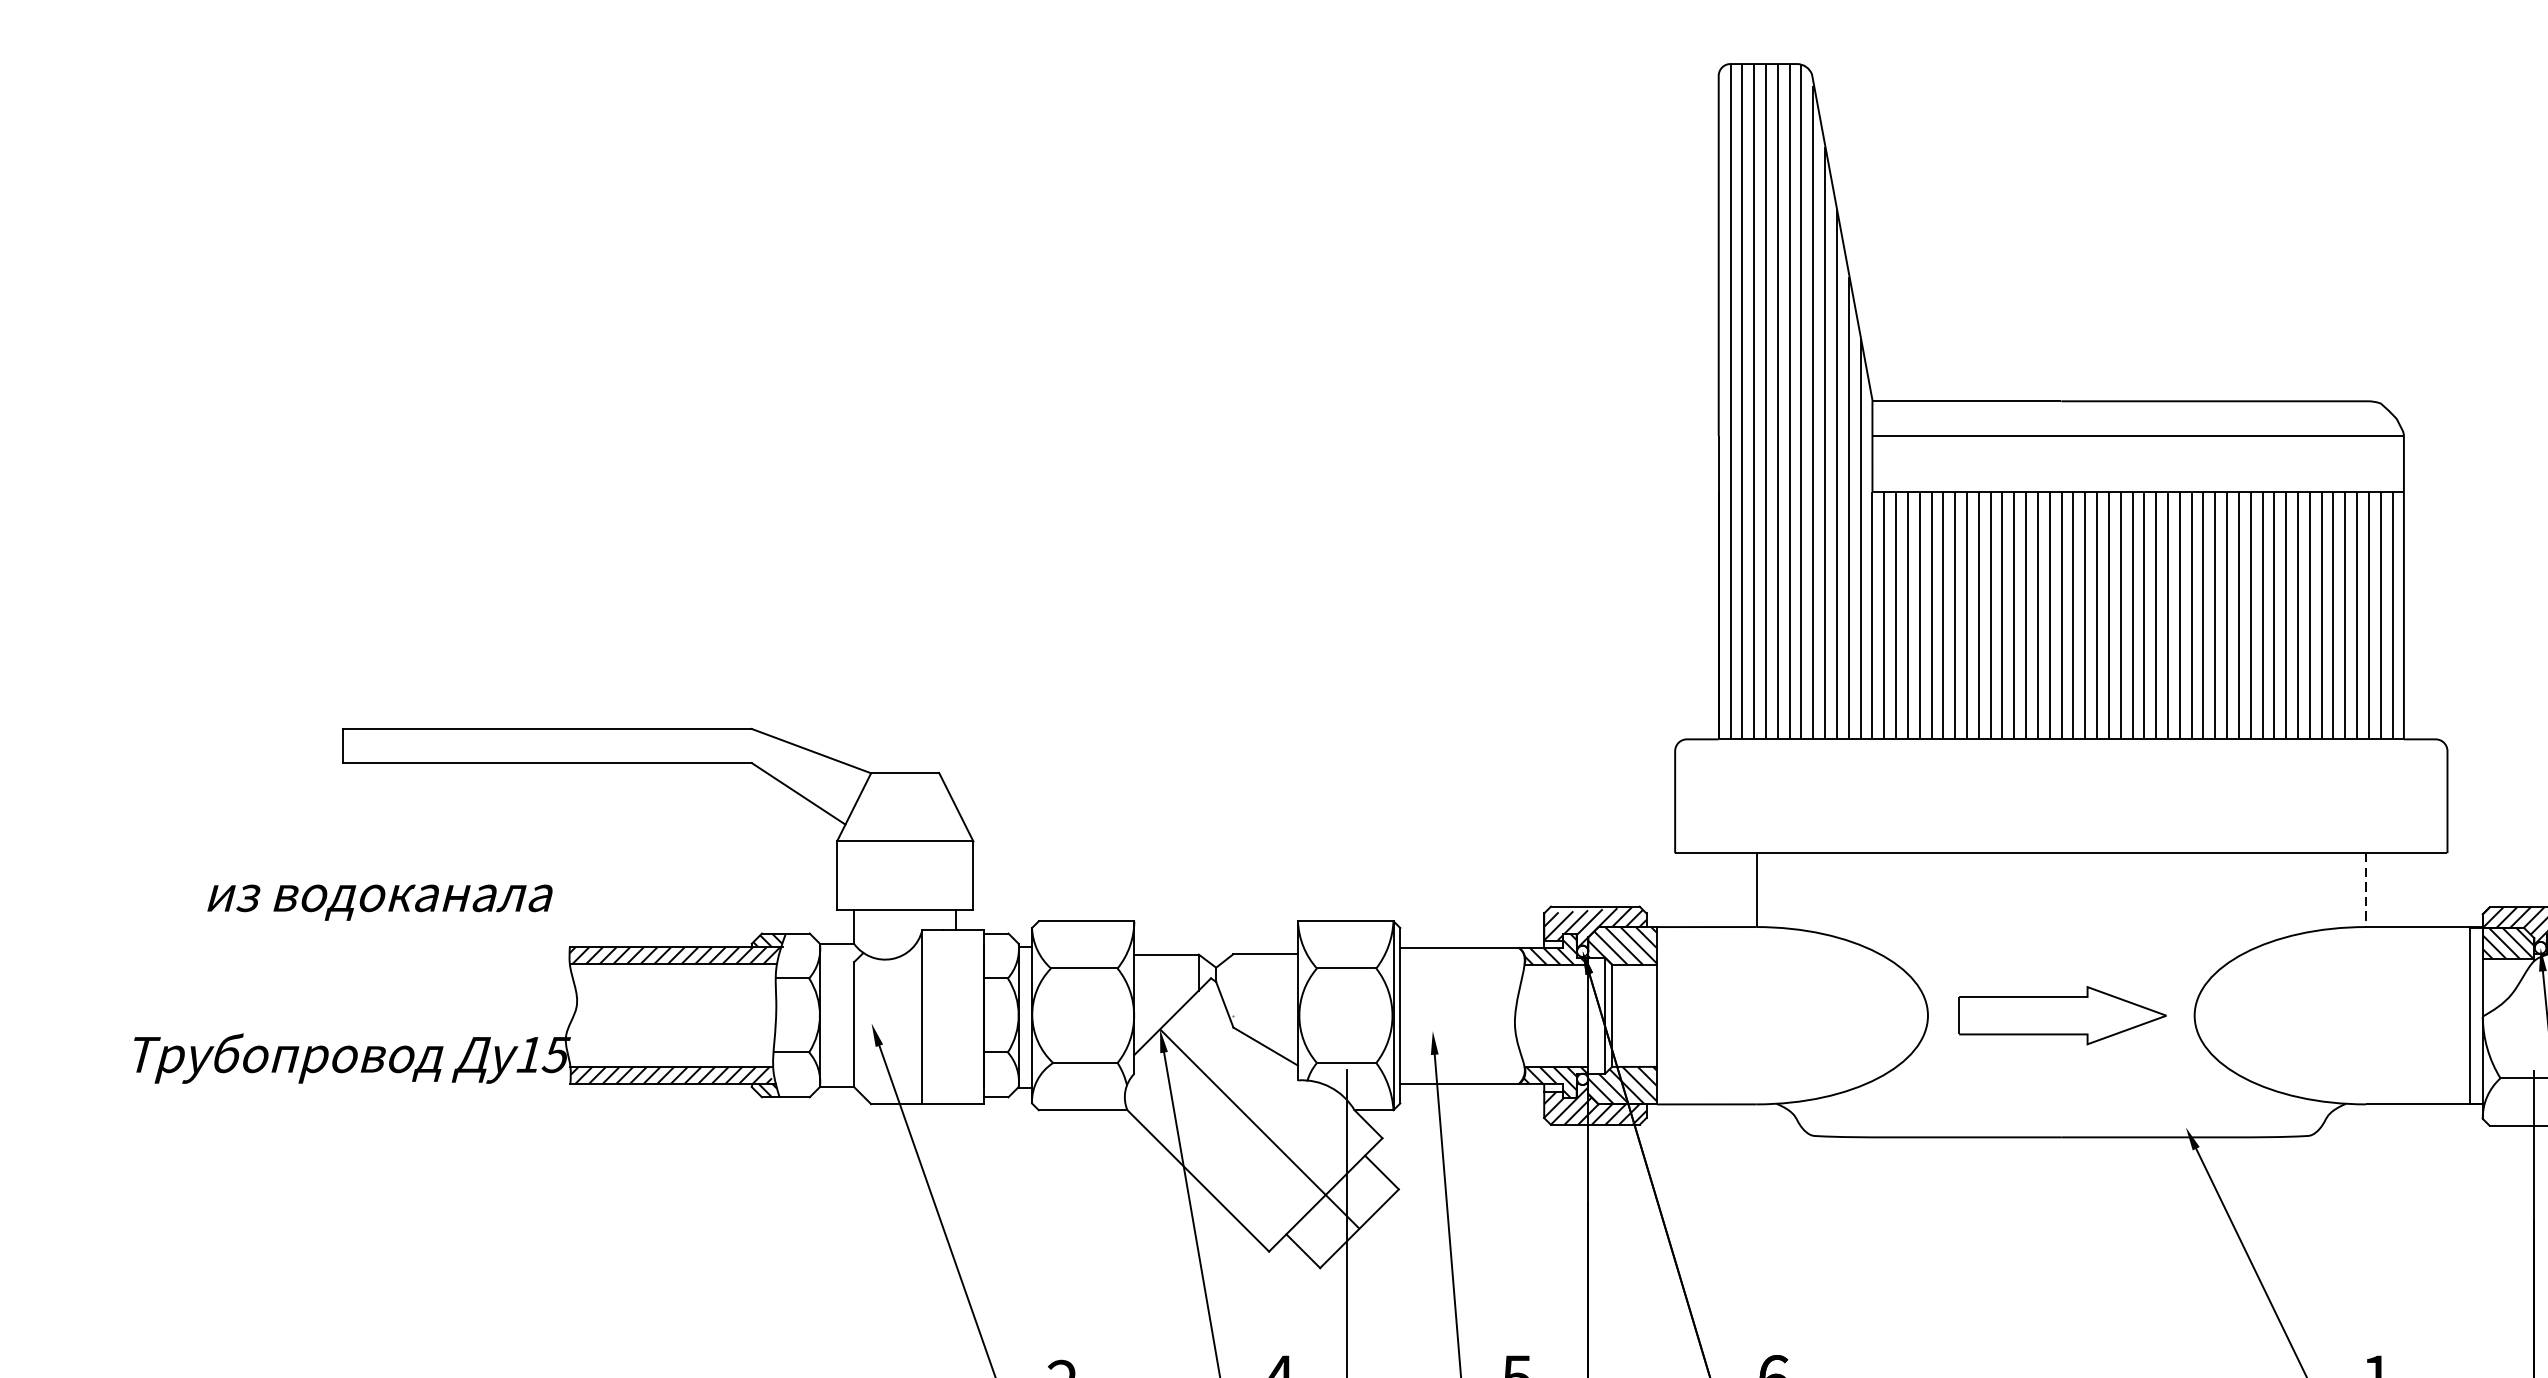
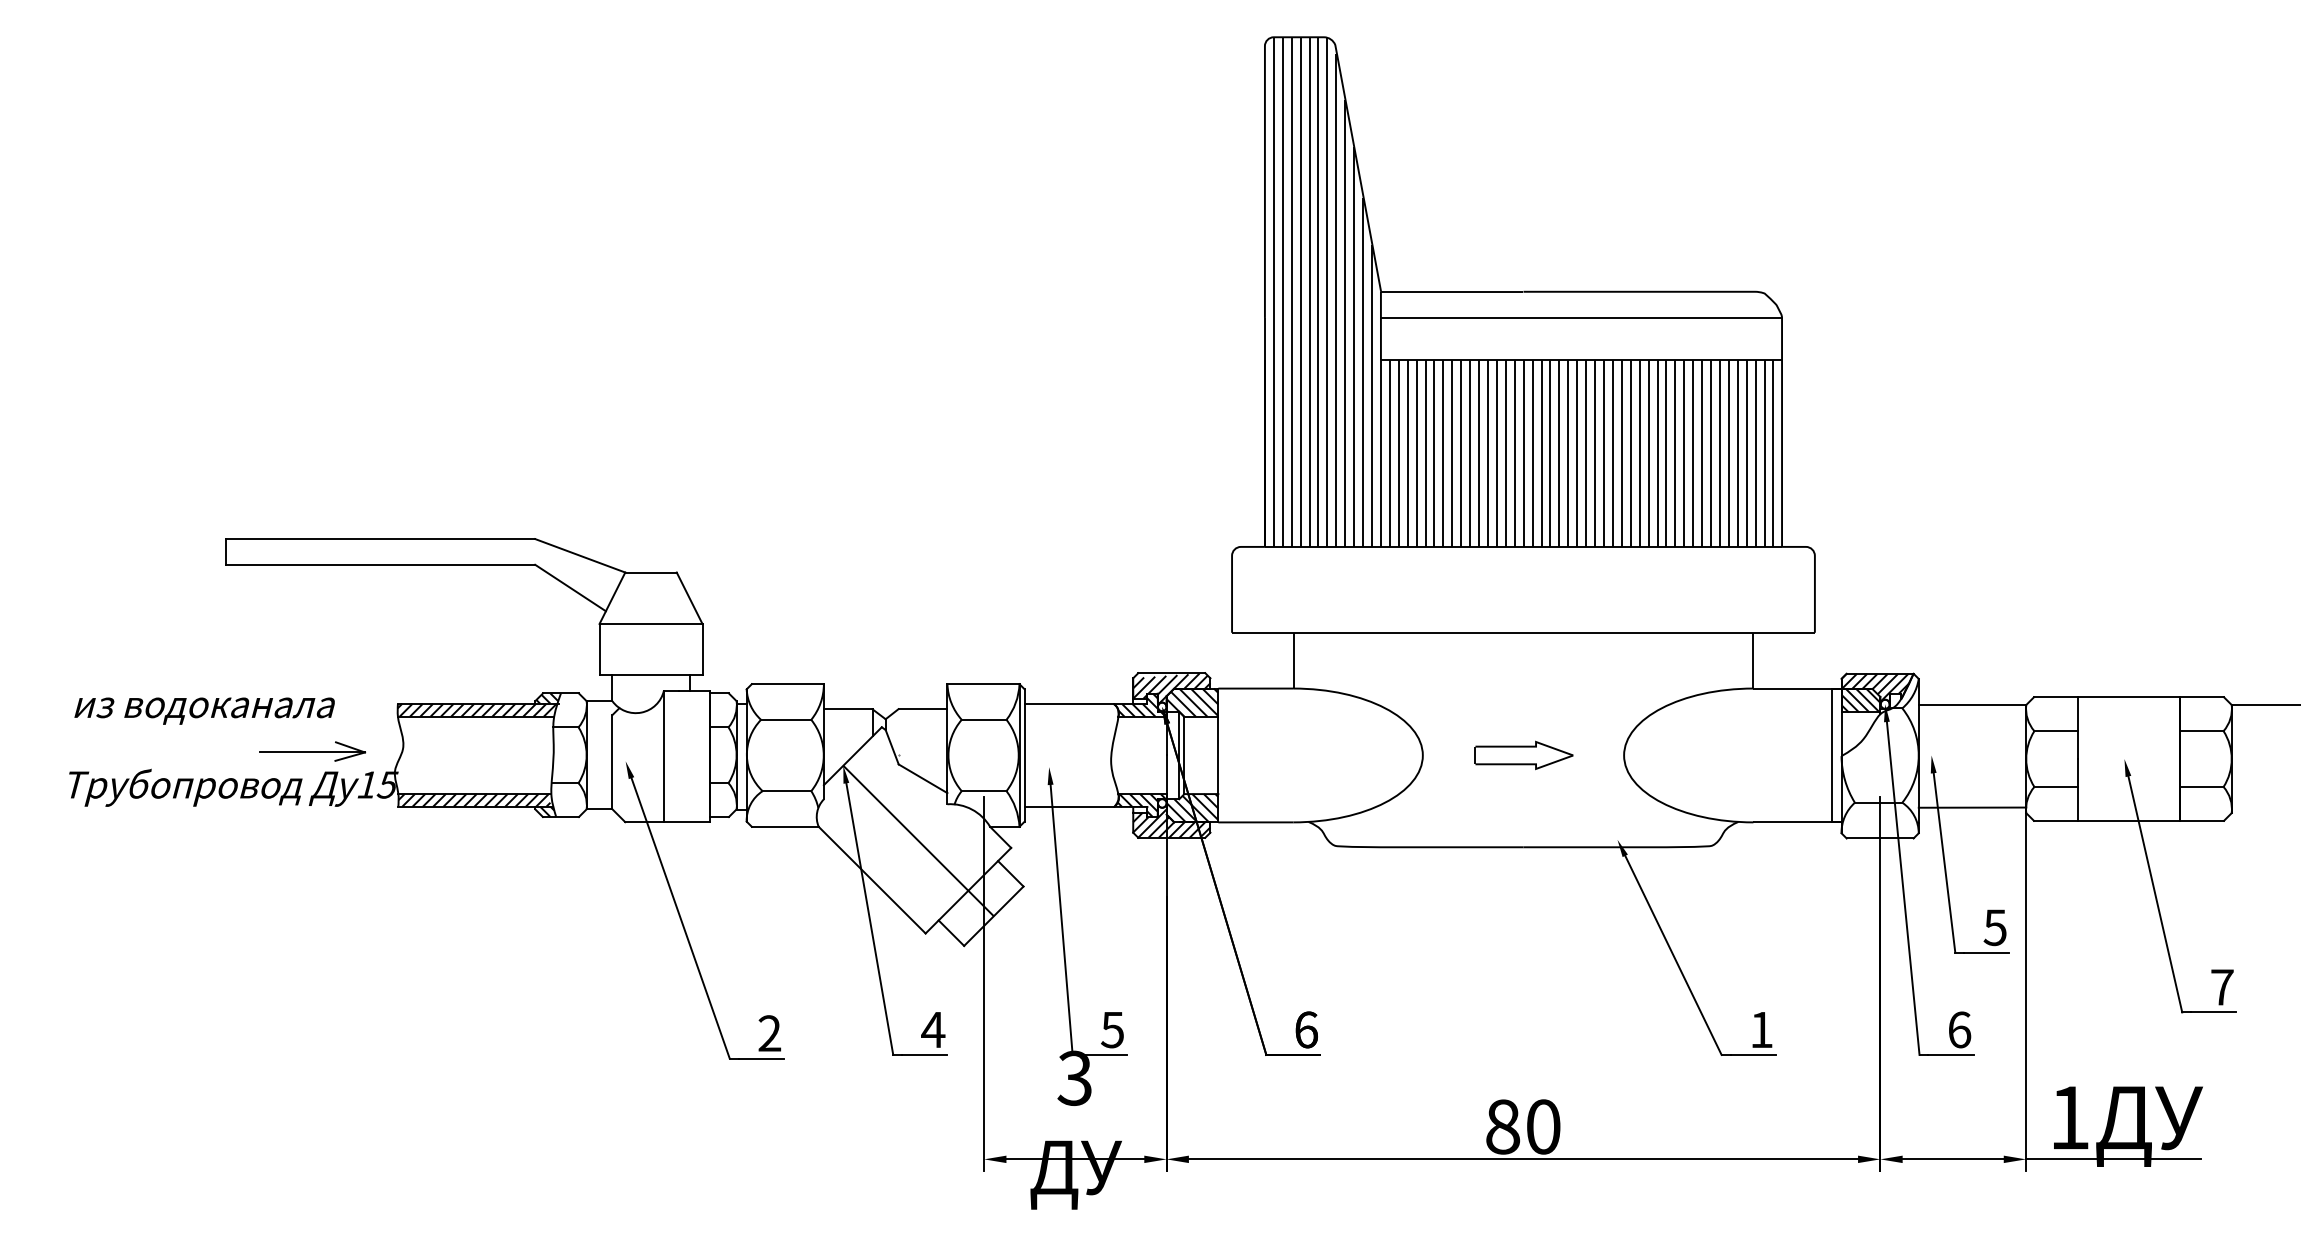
line: (2366, 889) -> (1753, 660), dashed -> solid
text: (379, 901) -> (204, 710), moved
part: (456, 1010) -> (312, 751), added
part: (2061, 1015) -> (1523, 755), size x0.62

